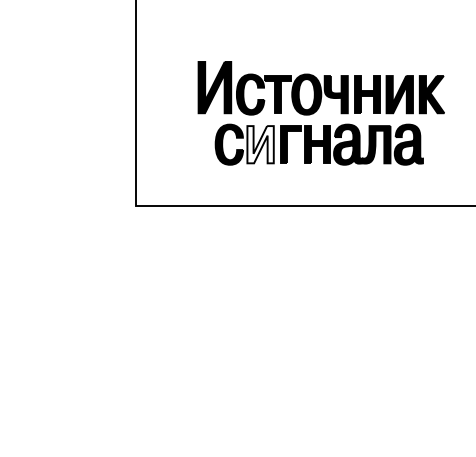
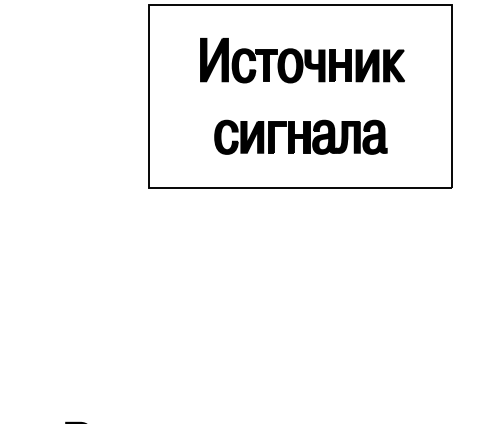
part: (321, 88) -> (302, 60), moved
fill: (260, 143) -> (252, 136), added

